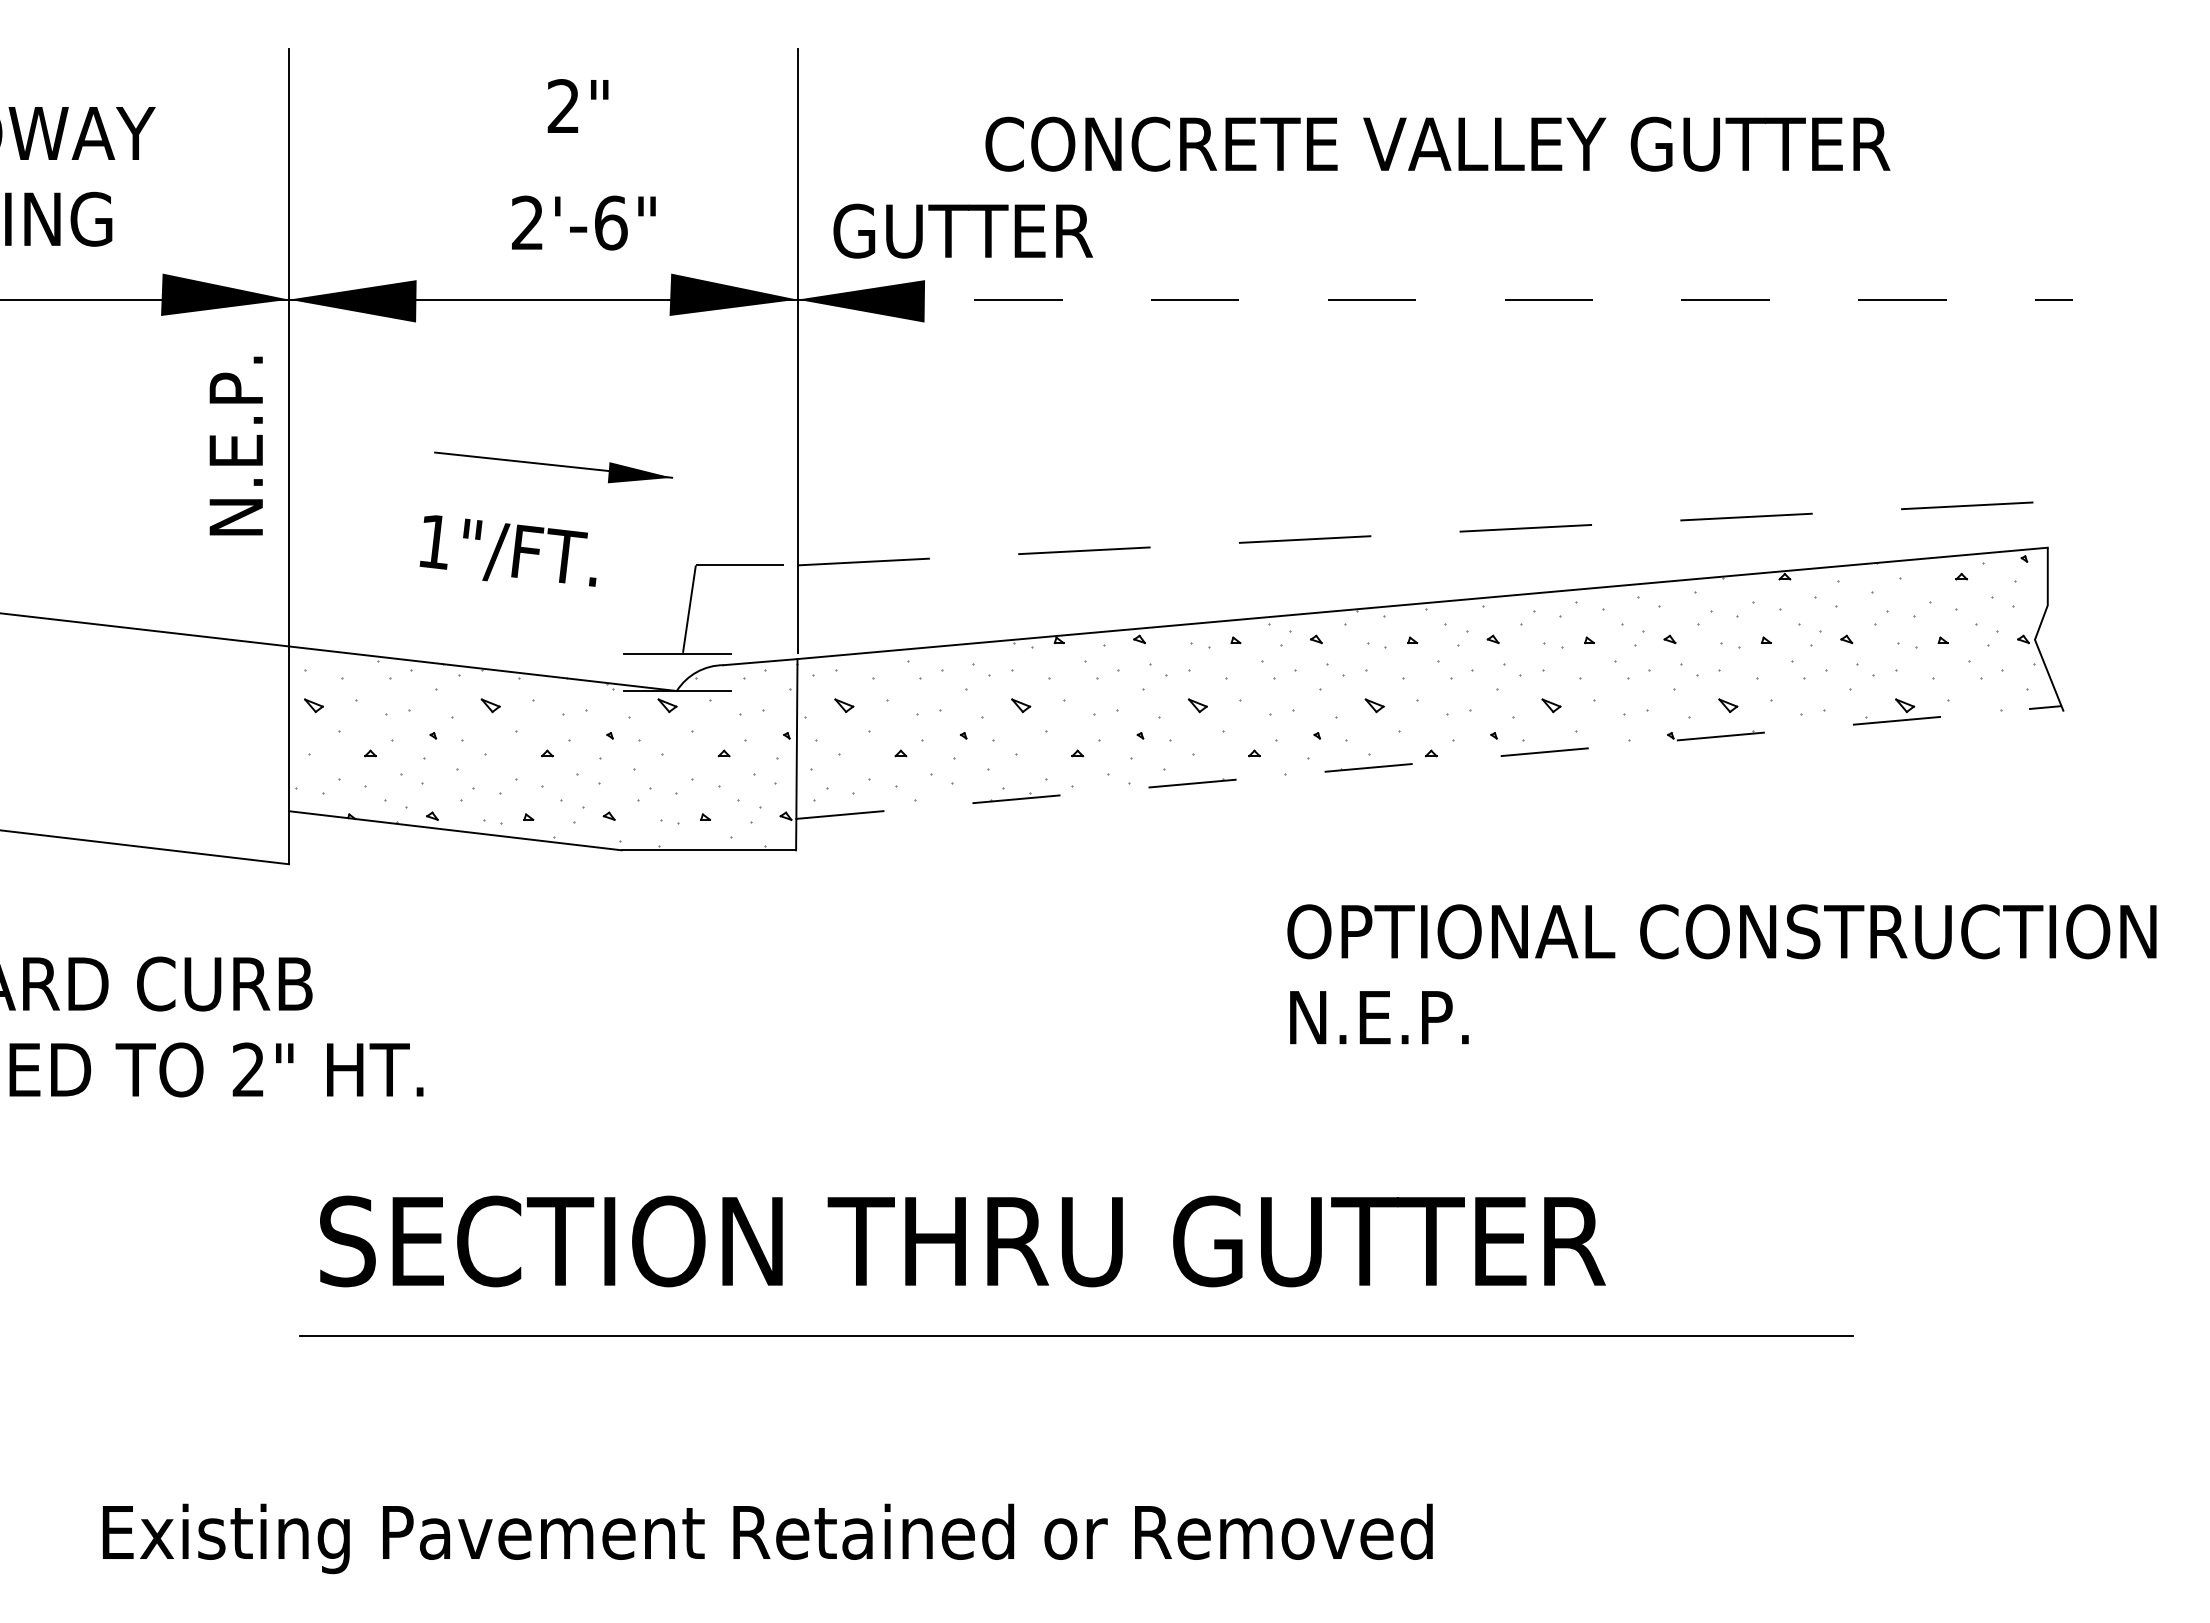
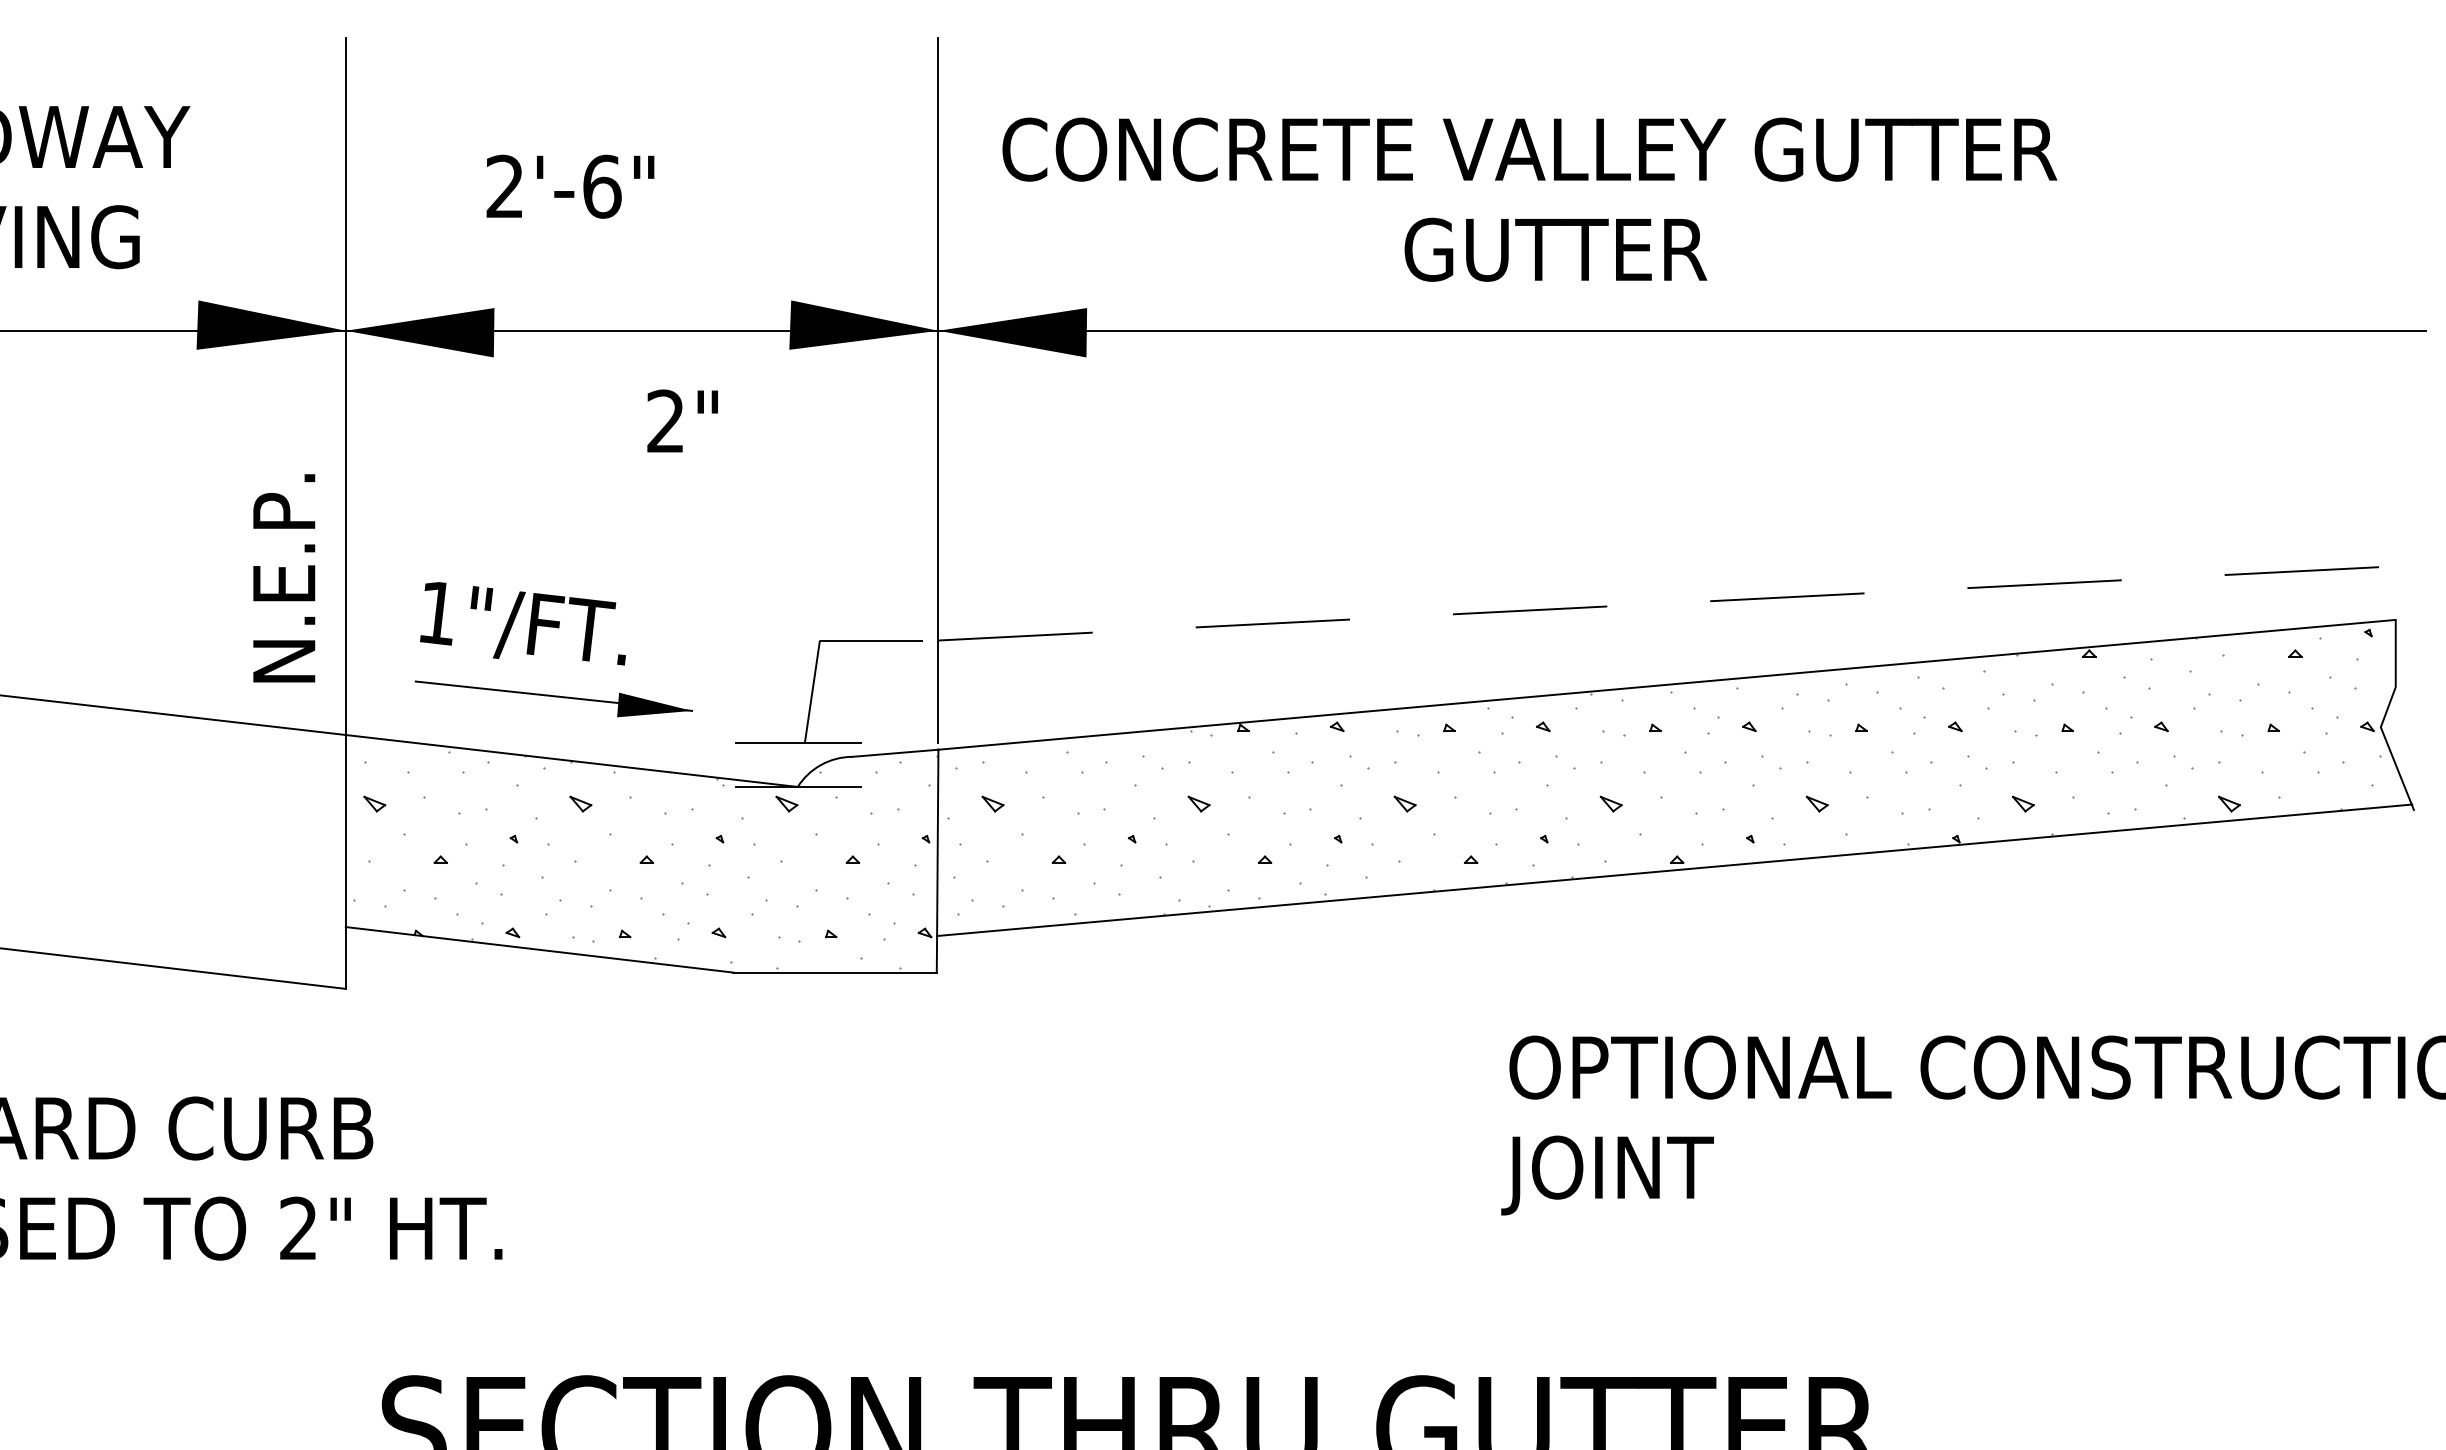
text: (577, 105) -> (681, 420), moved
text: (1437, 143) -> (1529, 148), moved
text: (583, 222) -> (570, 186), moved
text: (963, 230) -> (1556, 249), moved
line: (1435, 299) -> (1682, 330), dashed -> solid
text: (235, 445) -> (283, 577), moved
part: (553, 467) -> (553, 698), moved
text: (507, 550) -> (522, 623), moved
line: (1429, 762) -> (1675, 870), dashed -> solid
text: (1374, 1024) -> (1610, 1175), N.E.P. -> JOINT

